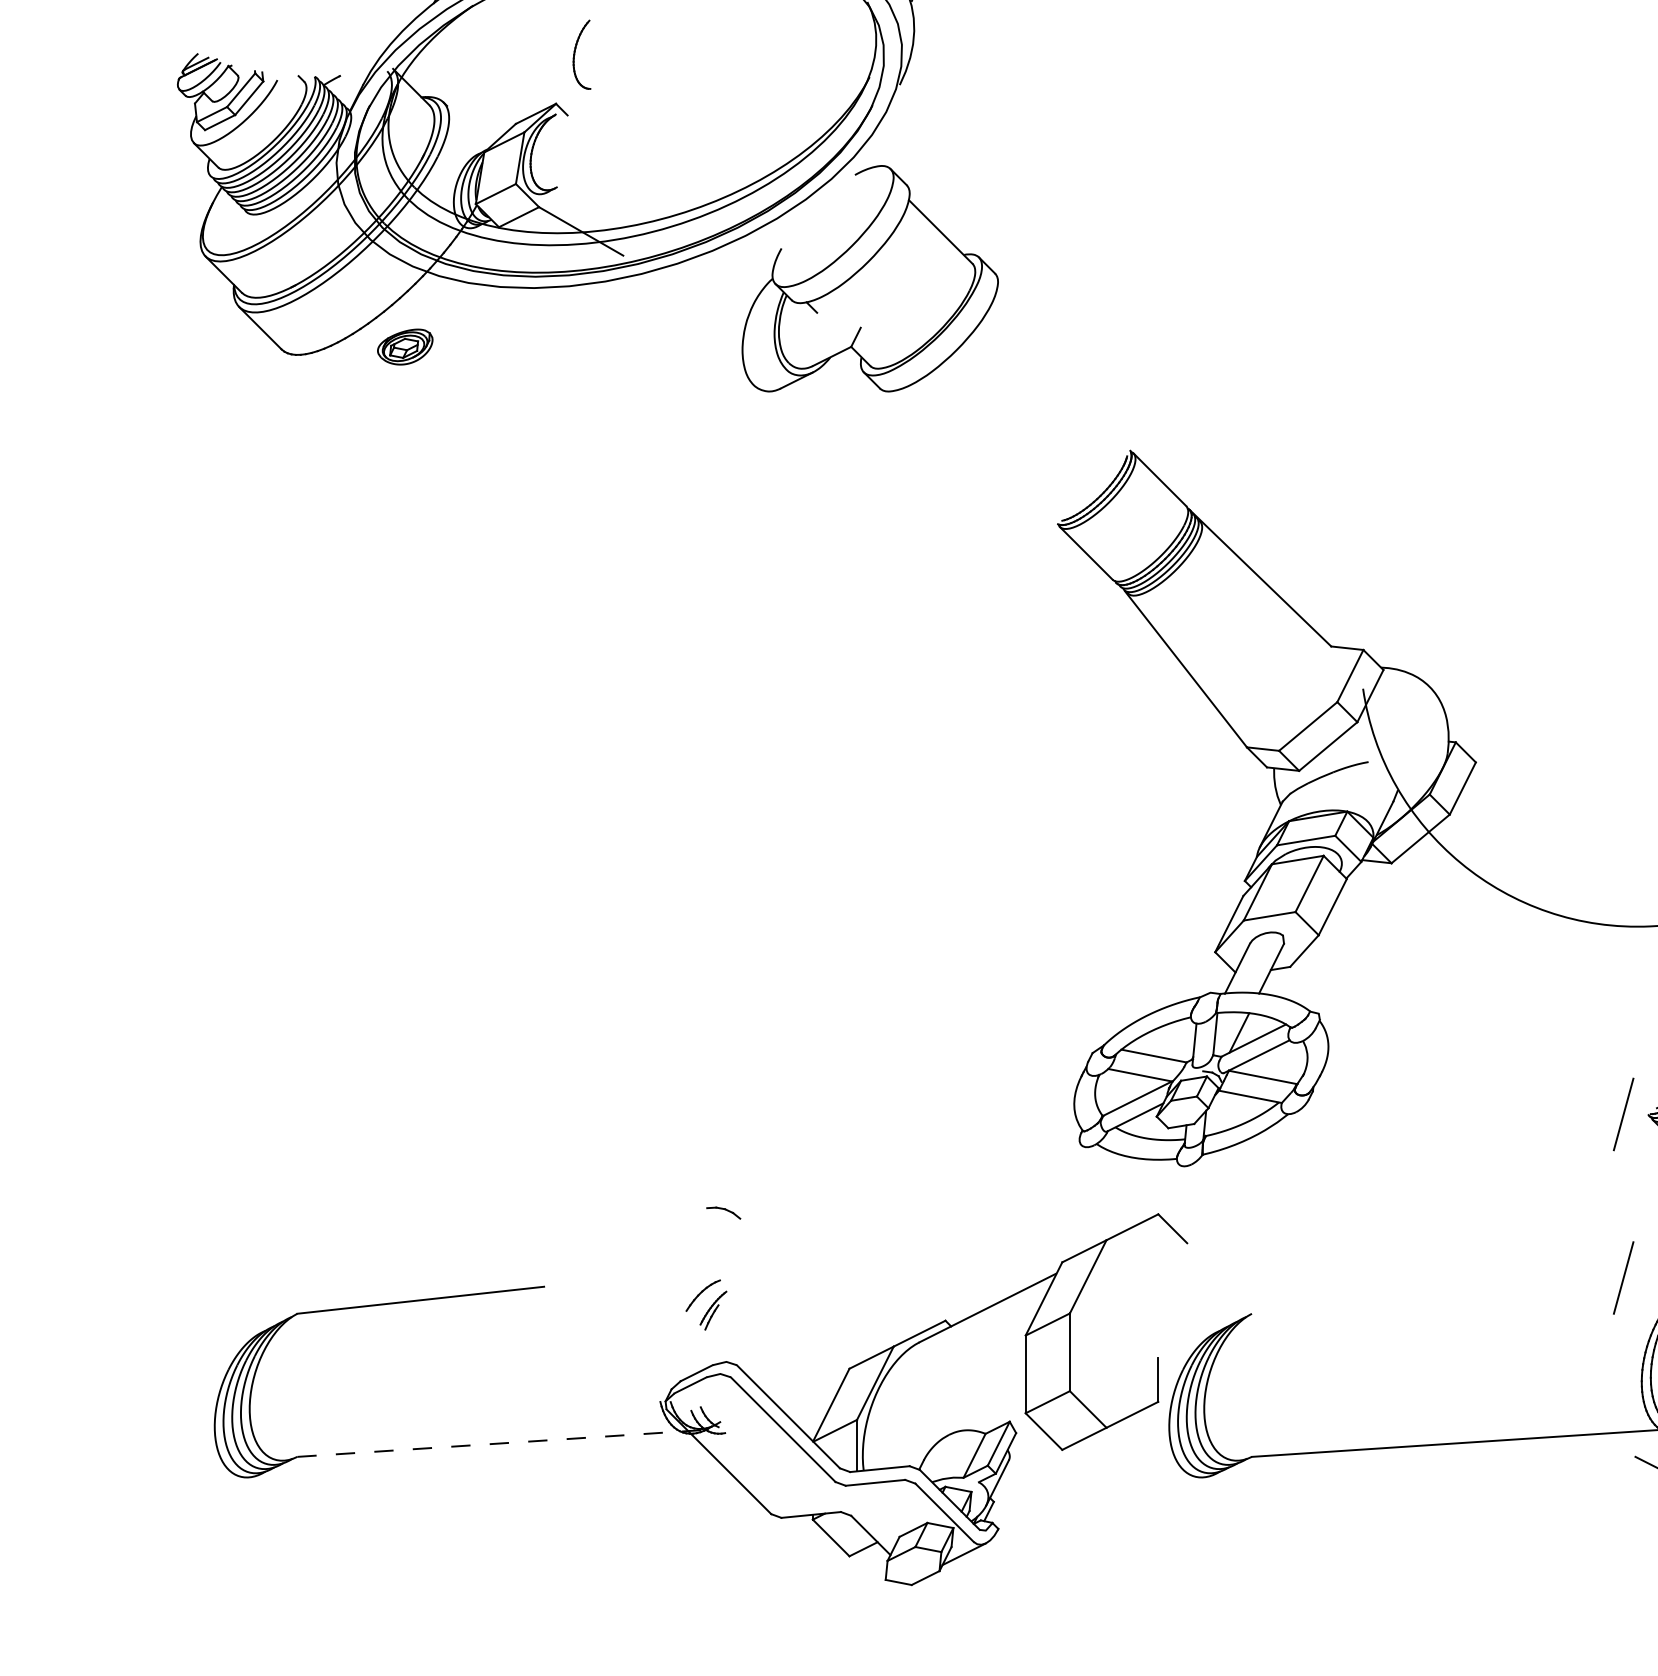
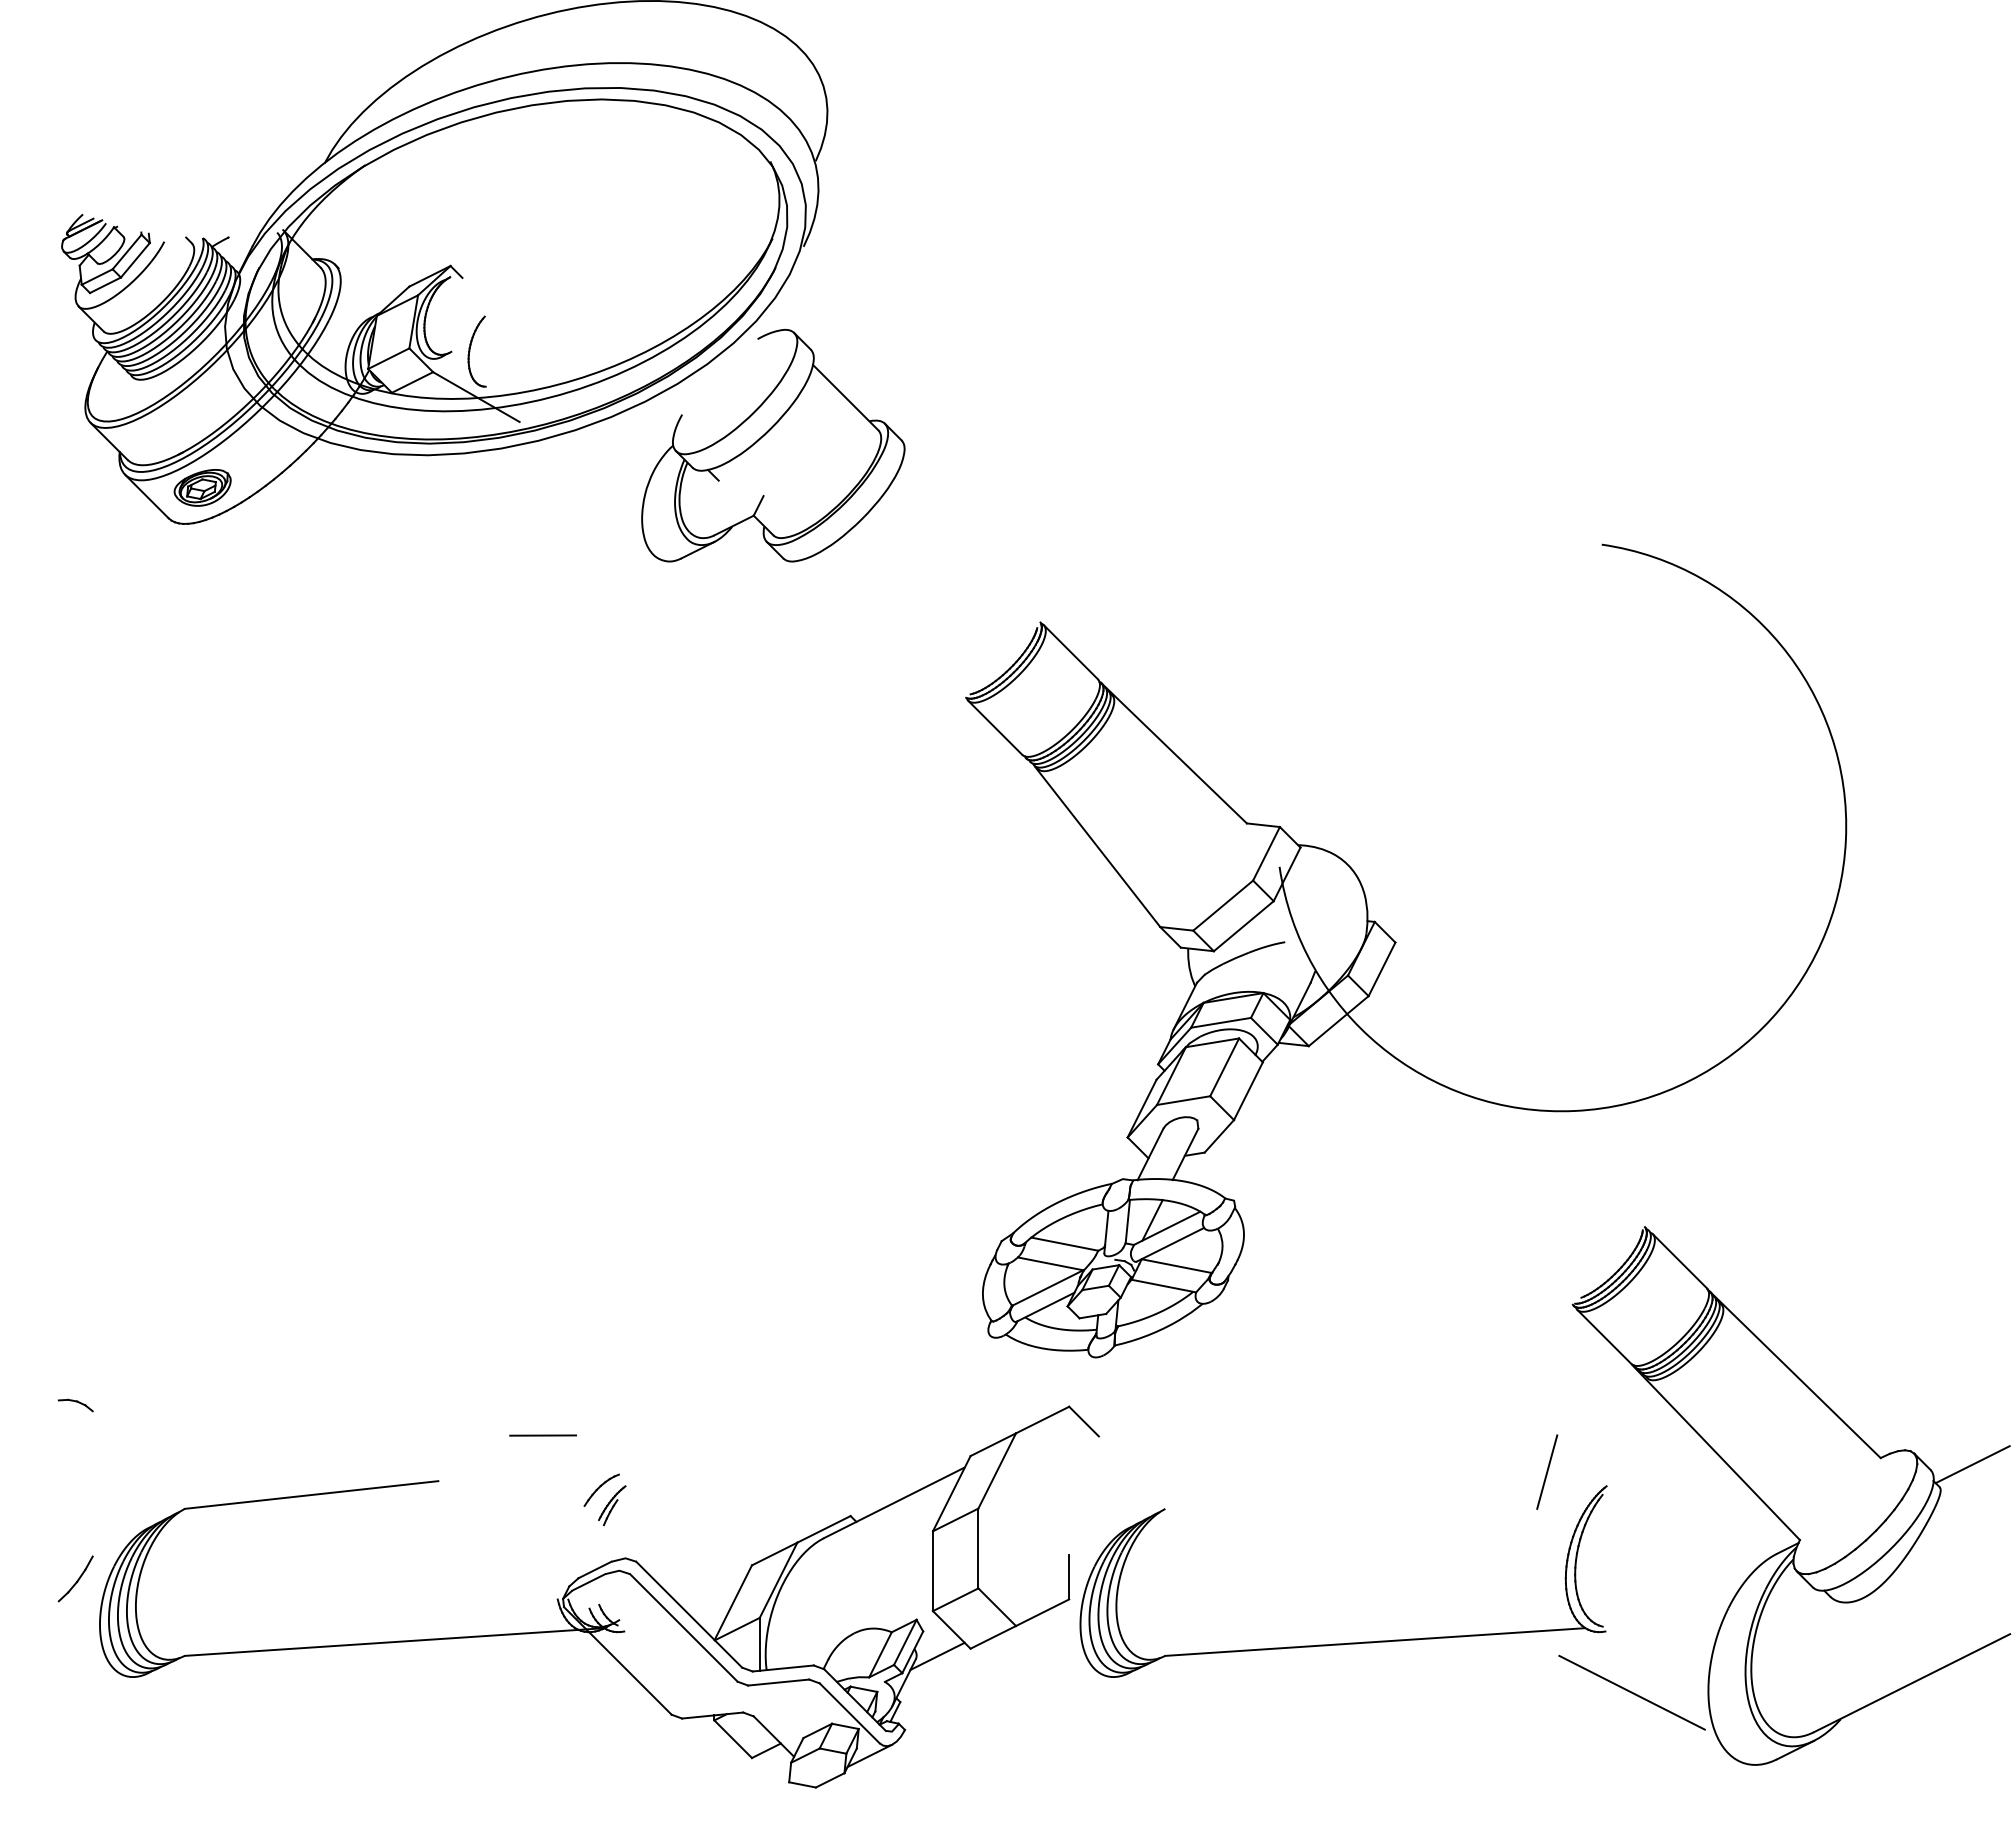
part: (581, 54) -> (476, 351), moved
part: (405, 346) -> (202, 487), moved
line: (1623, 1113) -> (1547, 1303), removed
part: (723, 1213) -> (75, 1405), moved
line: (645, 1242) -> (542, 1435), added
part: (190, 1381) -> (75, 1578), added
line: (502, 1443) -> (395, 1642), dashed -> solid
line: (1030, 1456) -> (937, 1655), added

